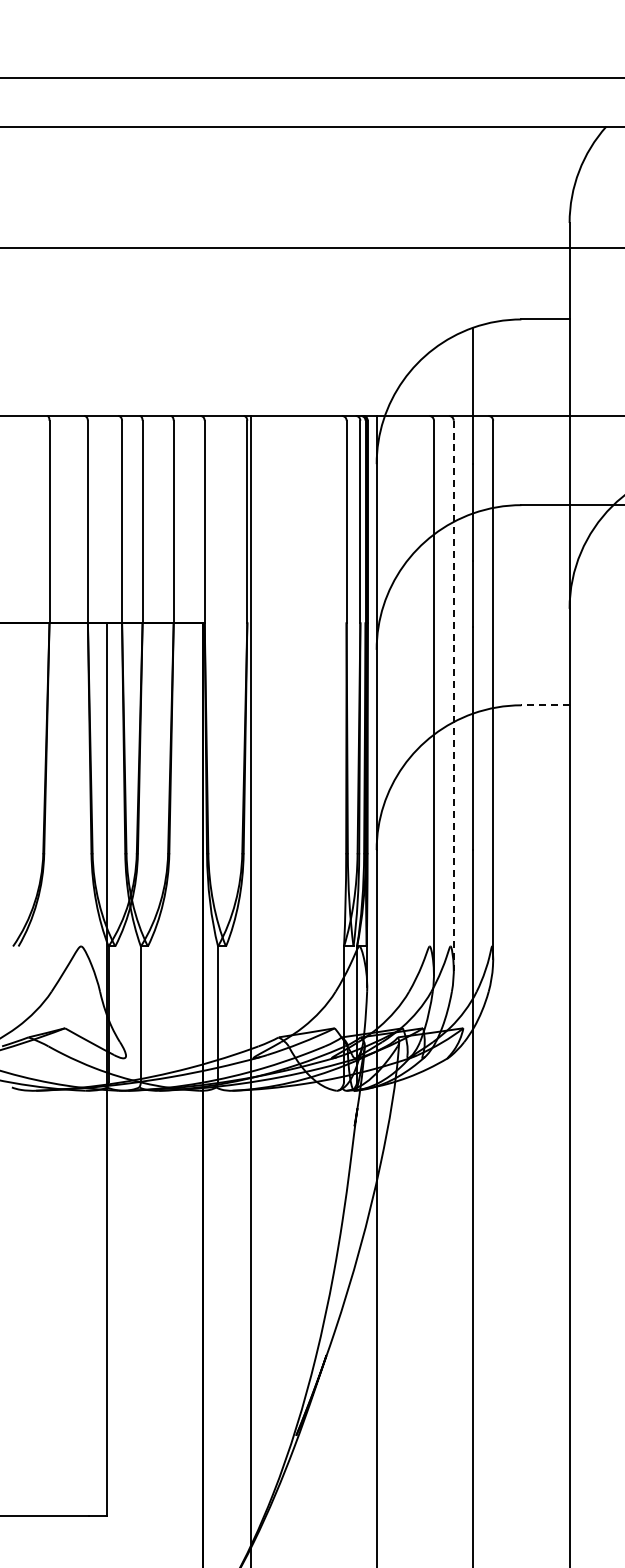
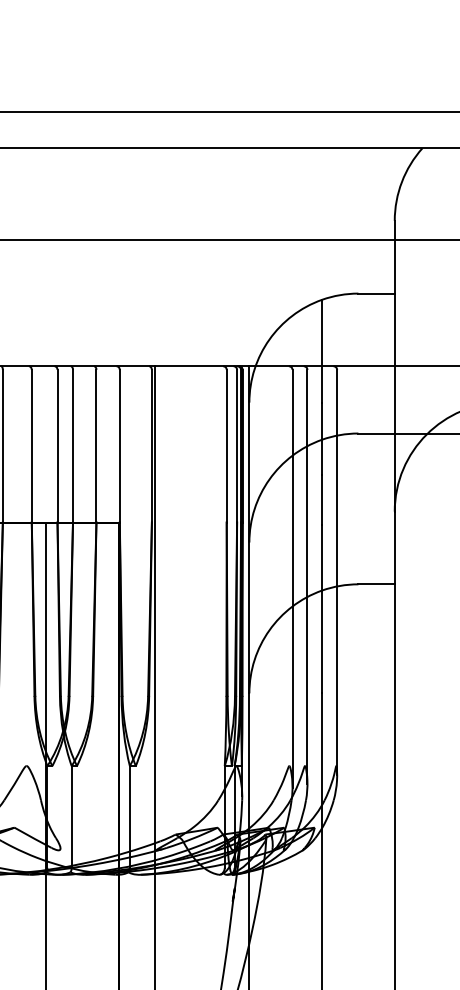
line: (453, 695) -> (307, 576), dashed -> solid
line: (545, 705) -> (376, 584), dashed -> solid

